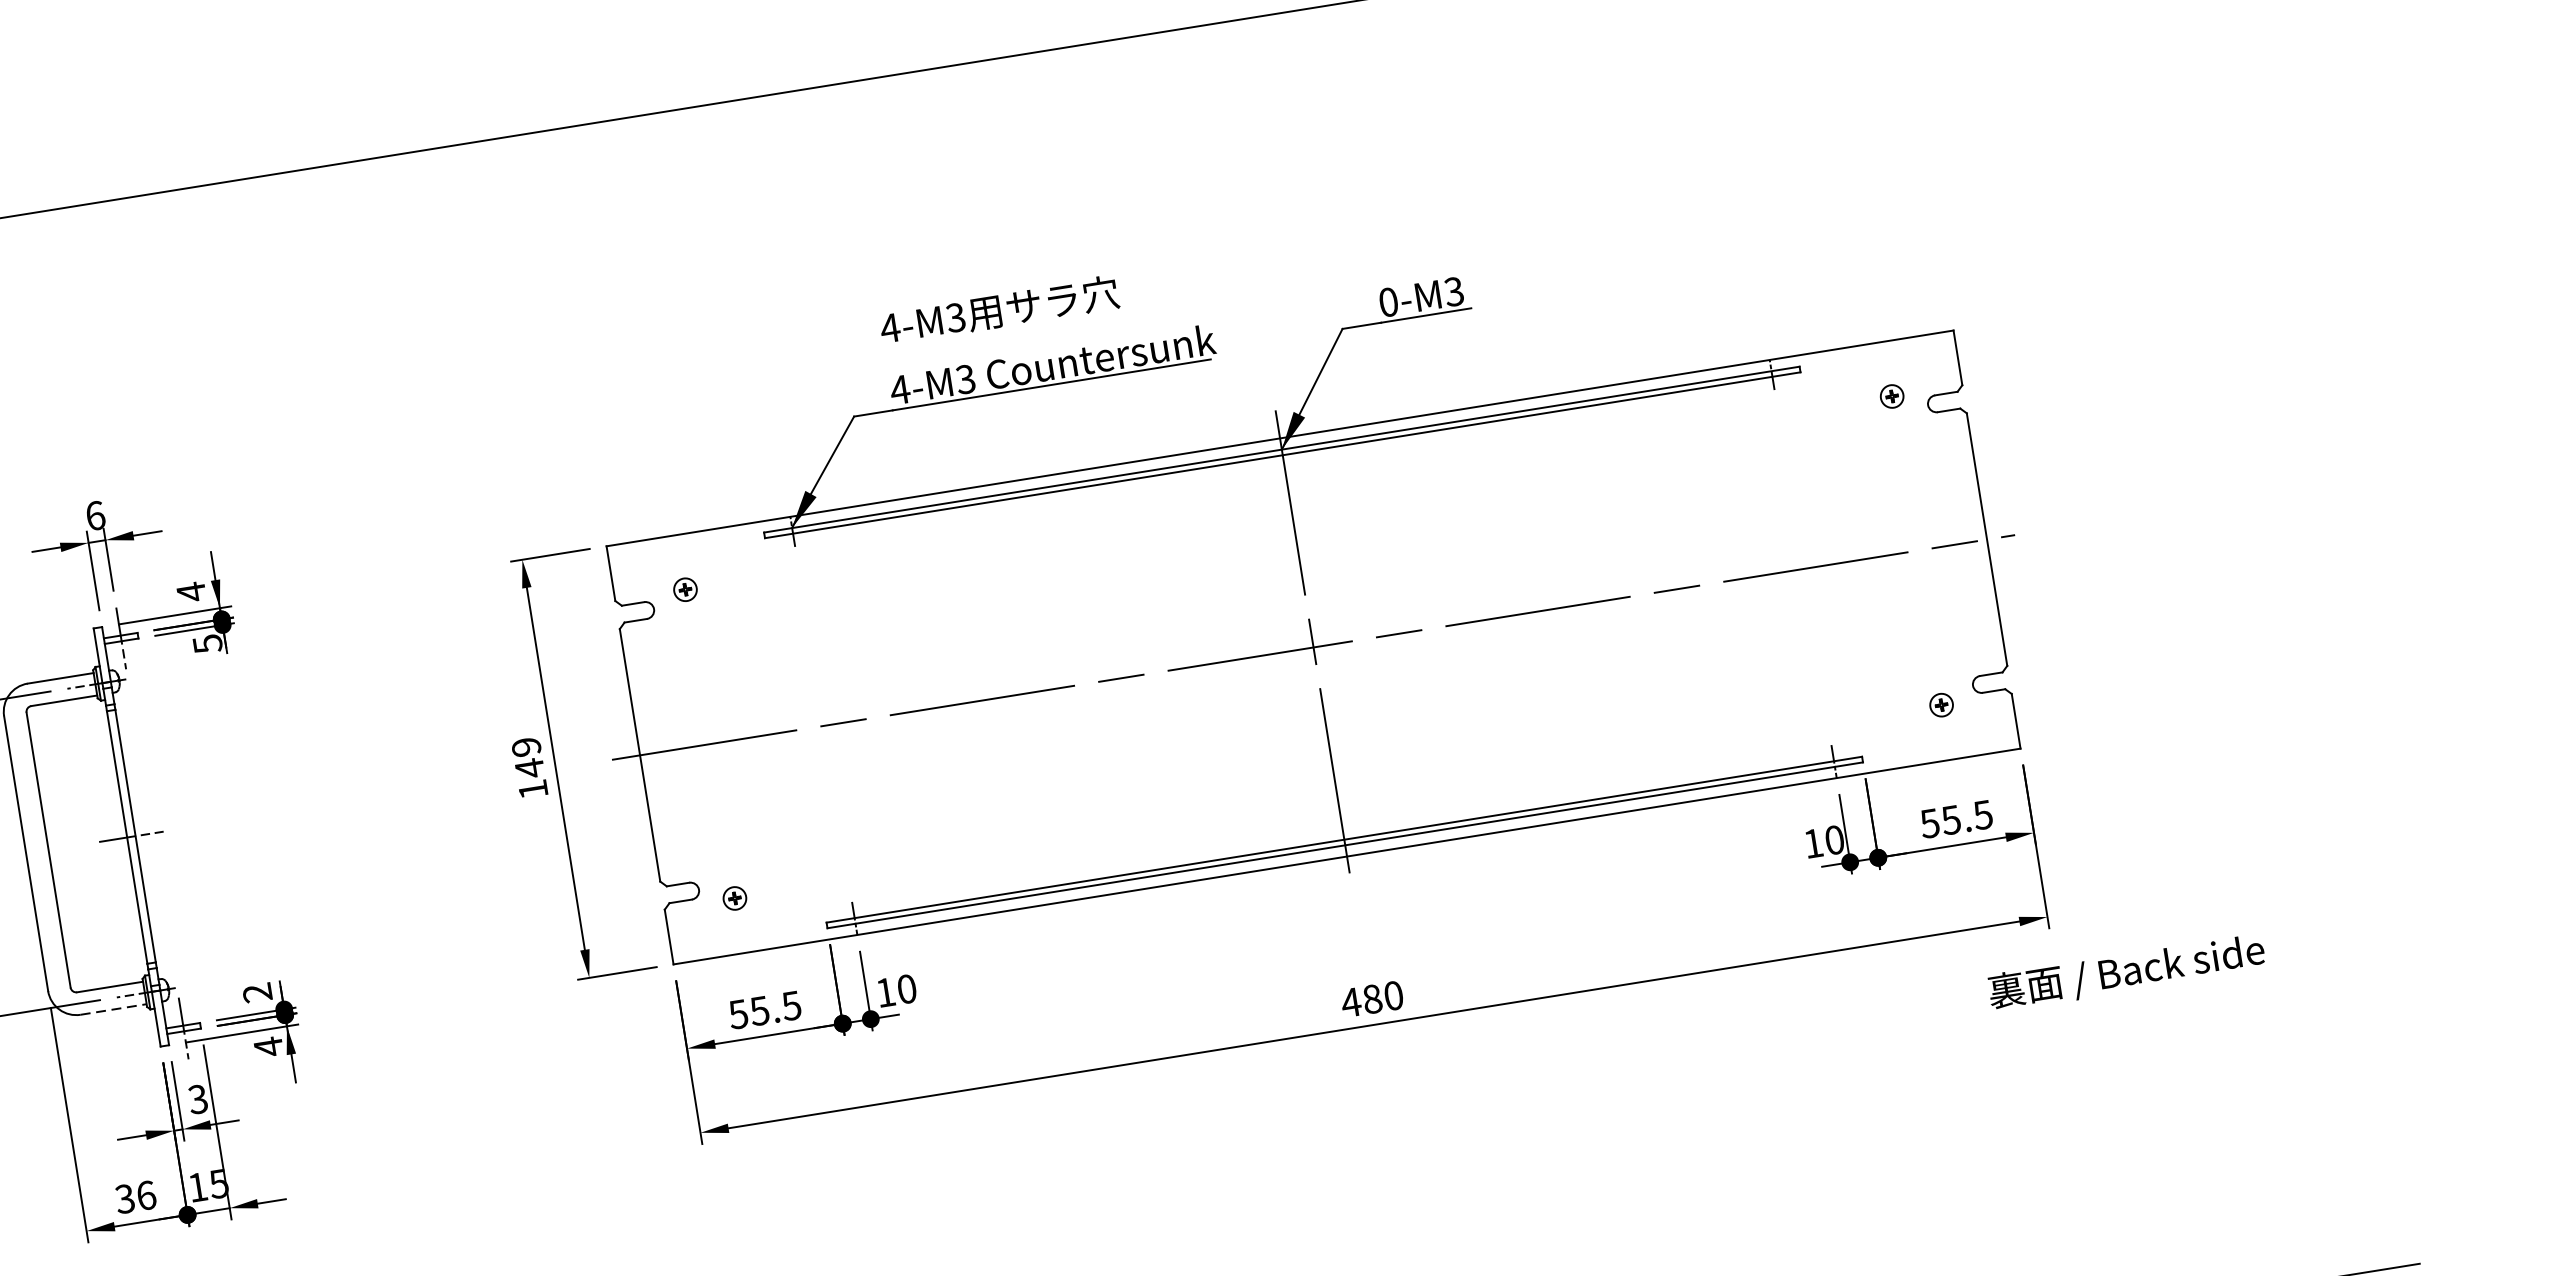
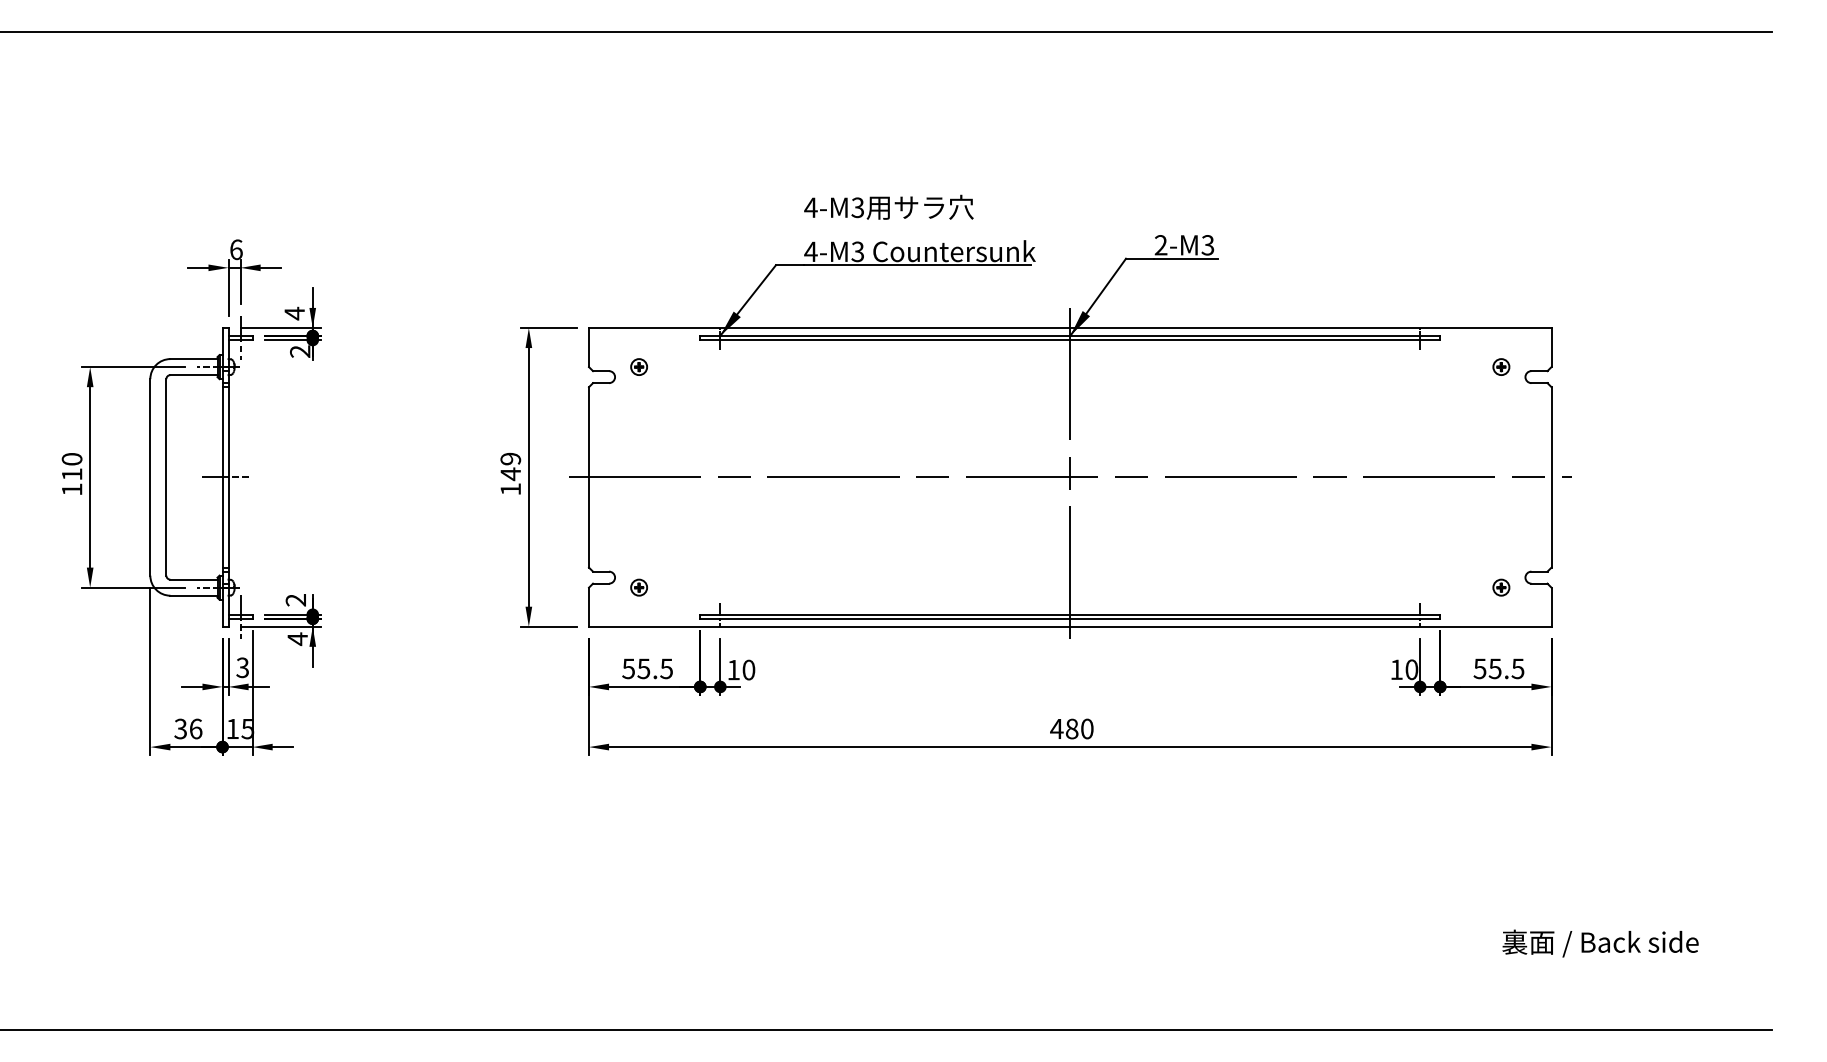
text: (1387, 302) -> (1160, 245), 0-M3 -> 2-M3
text: (208, 643) -> (300, 351), 5 -> 2
text: (2126, 972) -> (1600, 943), moved
line: (113, 1009) -> (193, 595), dashed -> solid

